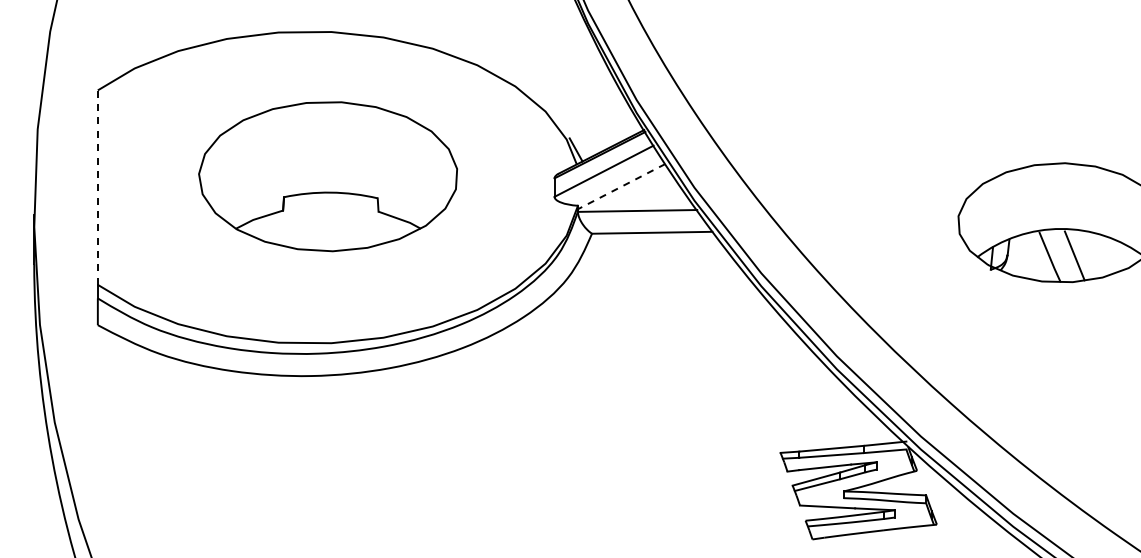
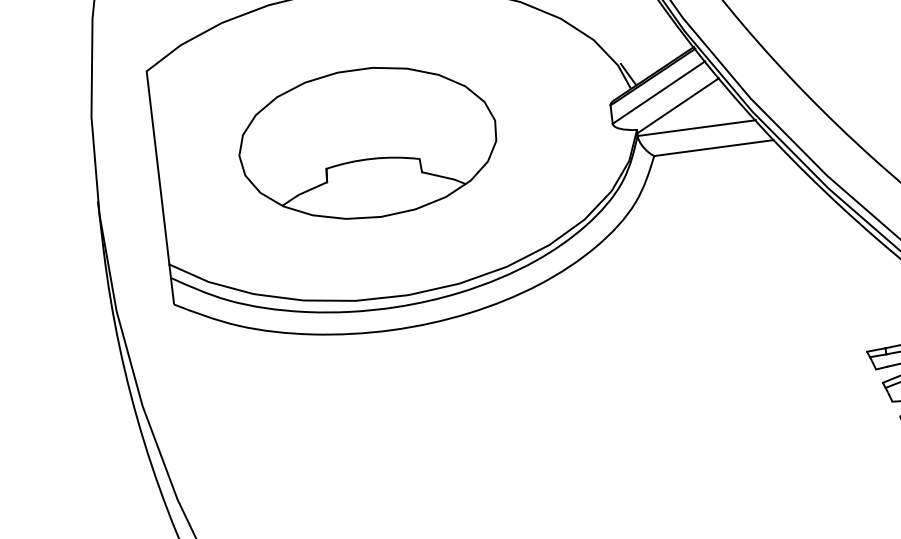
part: (327, 176) -> (367, 143), moved
line: (621, 186) -> (677, 105), dashed -> solid
line: (97, 187) -> (157, 167), dashed -> solid

